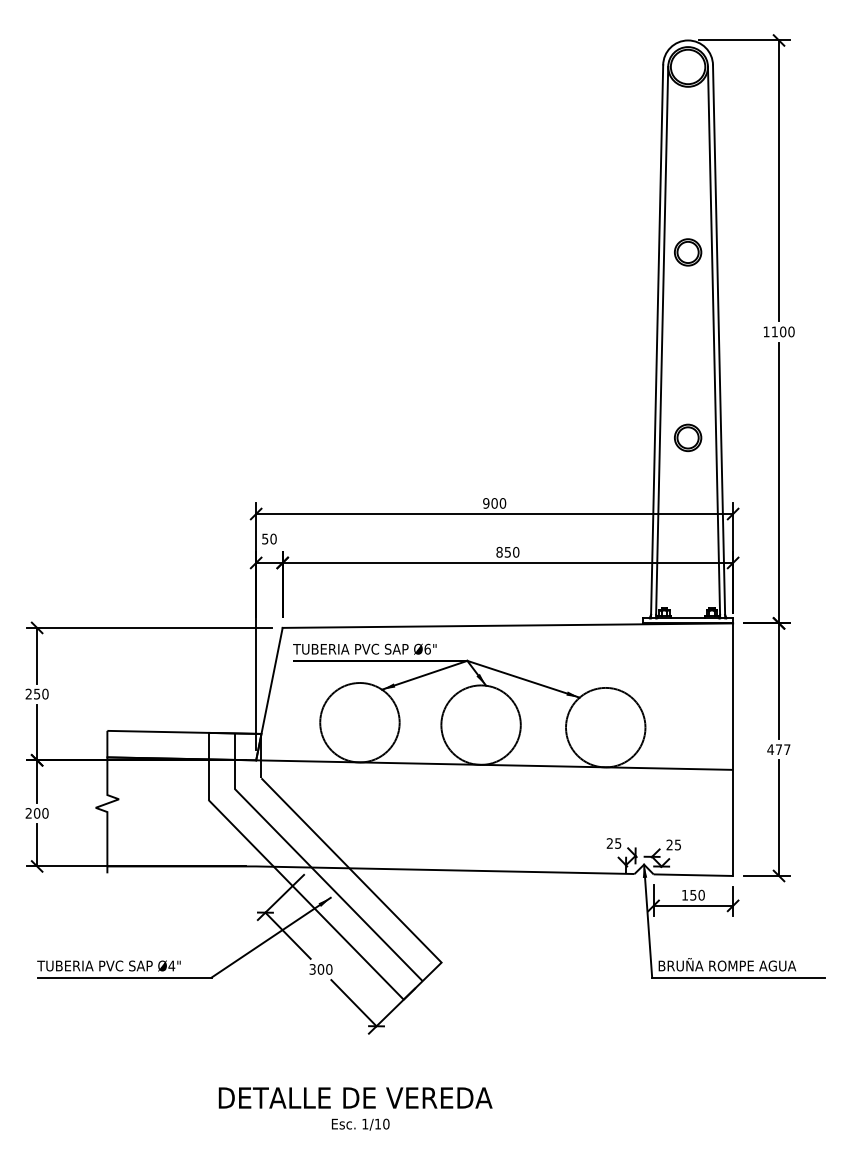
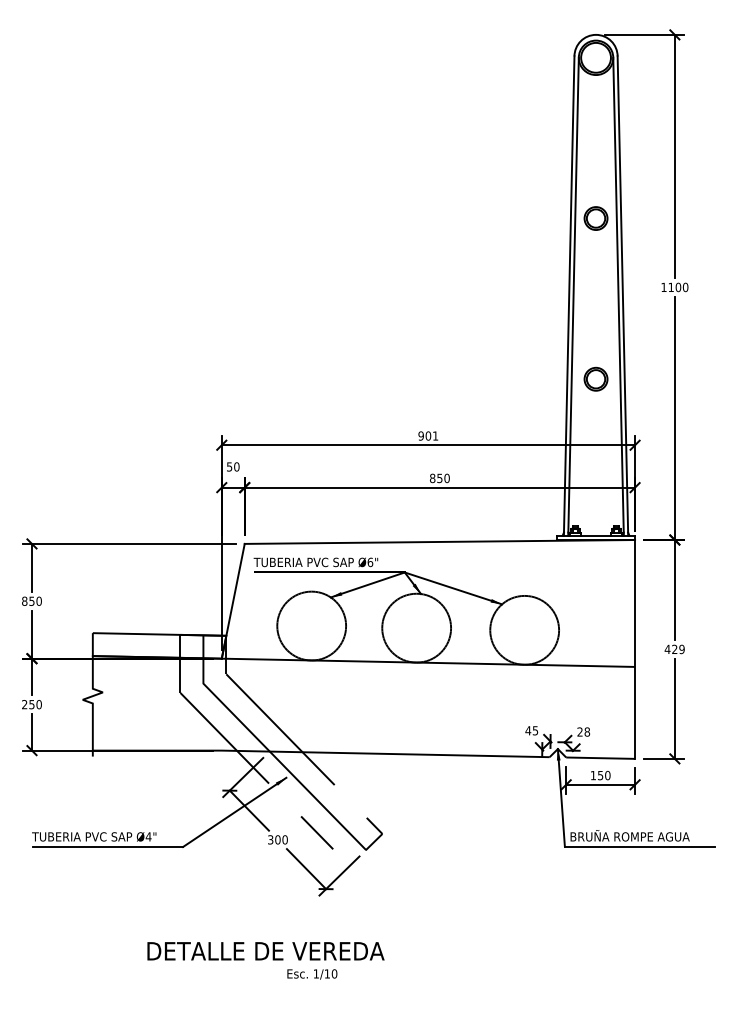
text: (502, 502) -> (435, 435), 900 -> 901
text: (28, 693) -> (24, 600), 250 -> 850
text: (783, 749) -> (678, 649), 477 -> 429
text: (36, 813) -> (31, 704), 200 -> 250
text: (610, 843) -> (528, 730), 25 -> 45
text: (678, 844) -> (587, 731), 25 -> 28
line: (403, 1000) -> (349, 866), solid -> dashed
text: (355, 1098) -> (265, 951), moved

